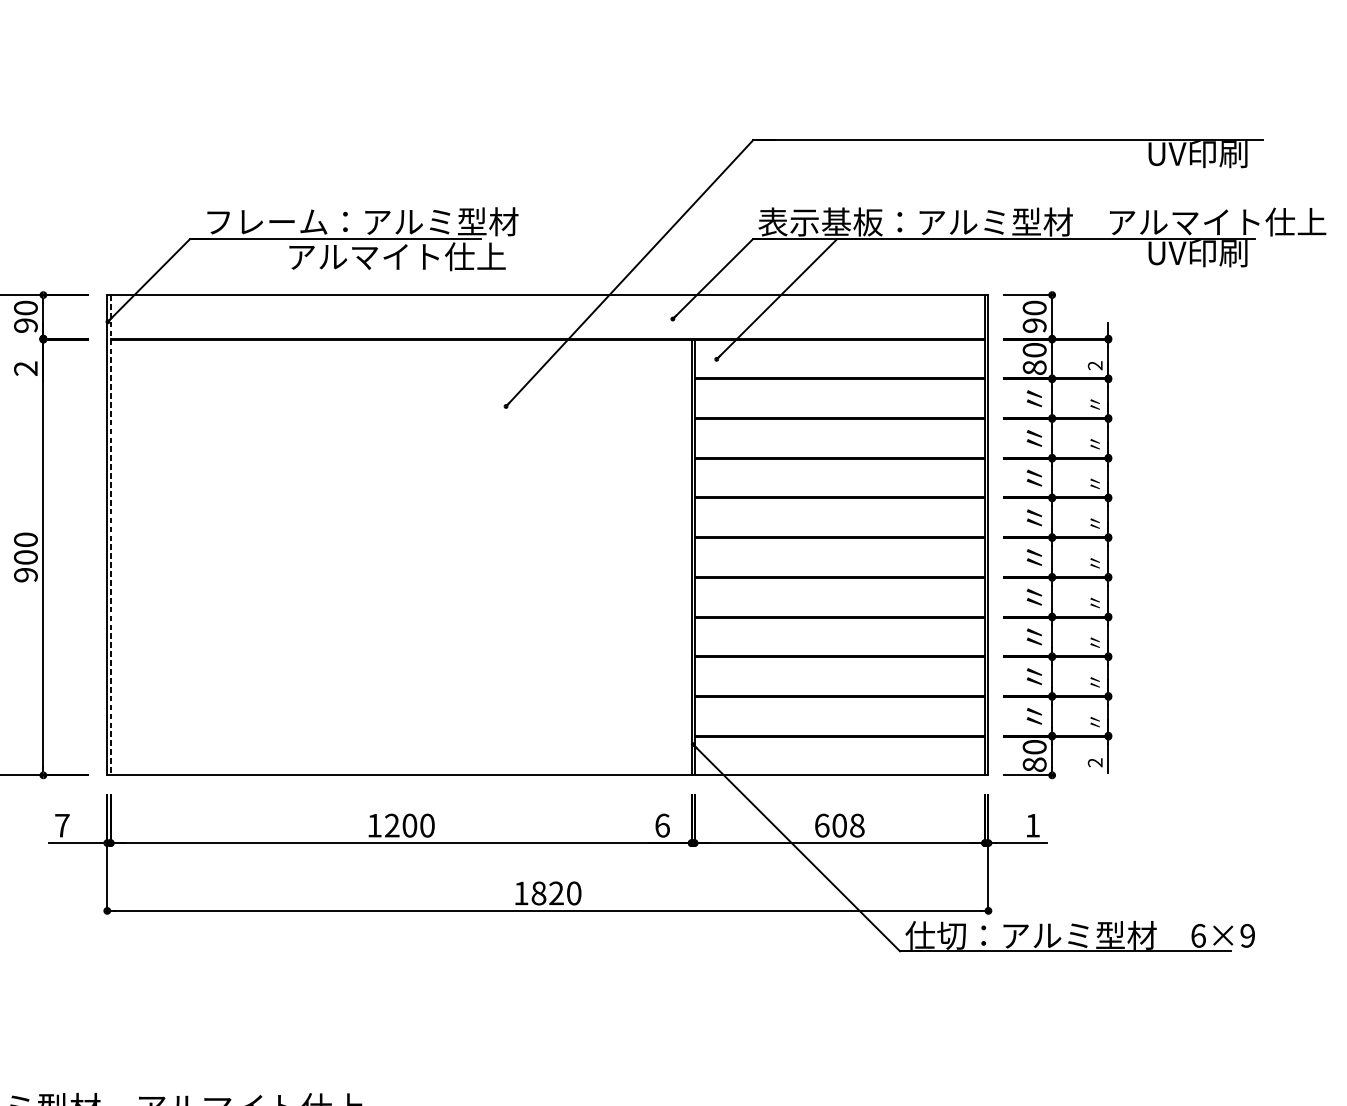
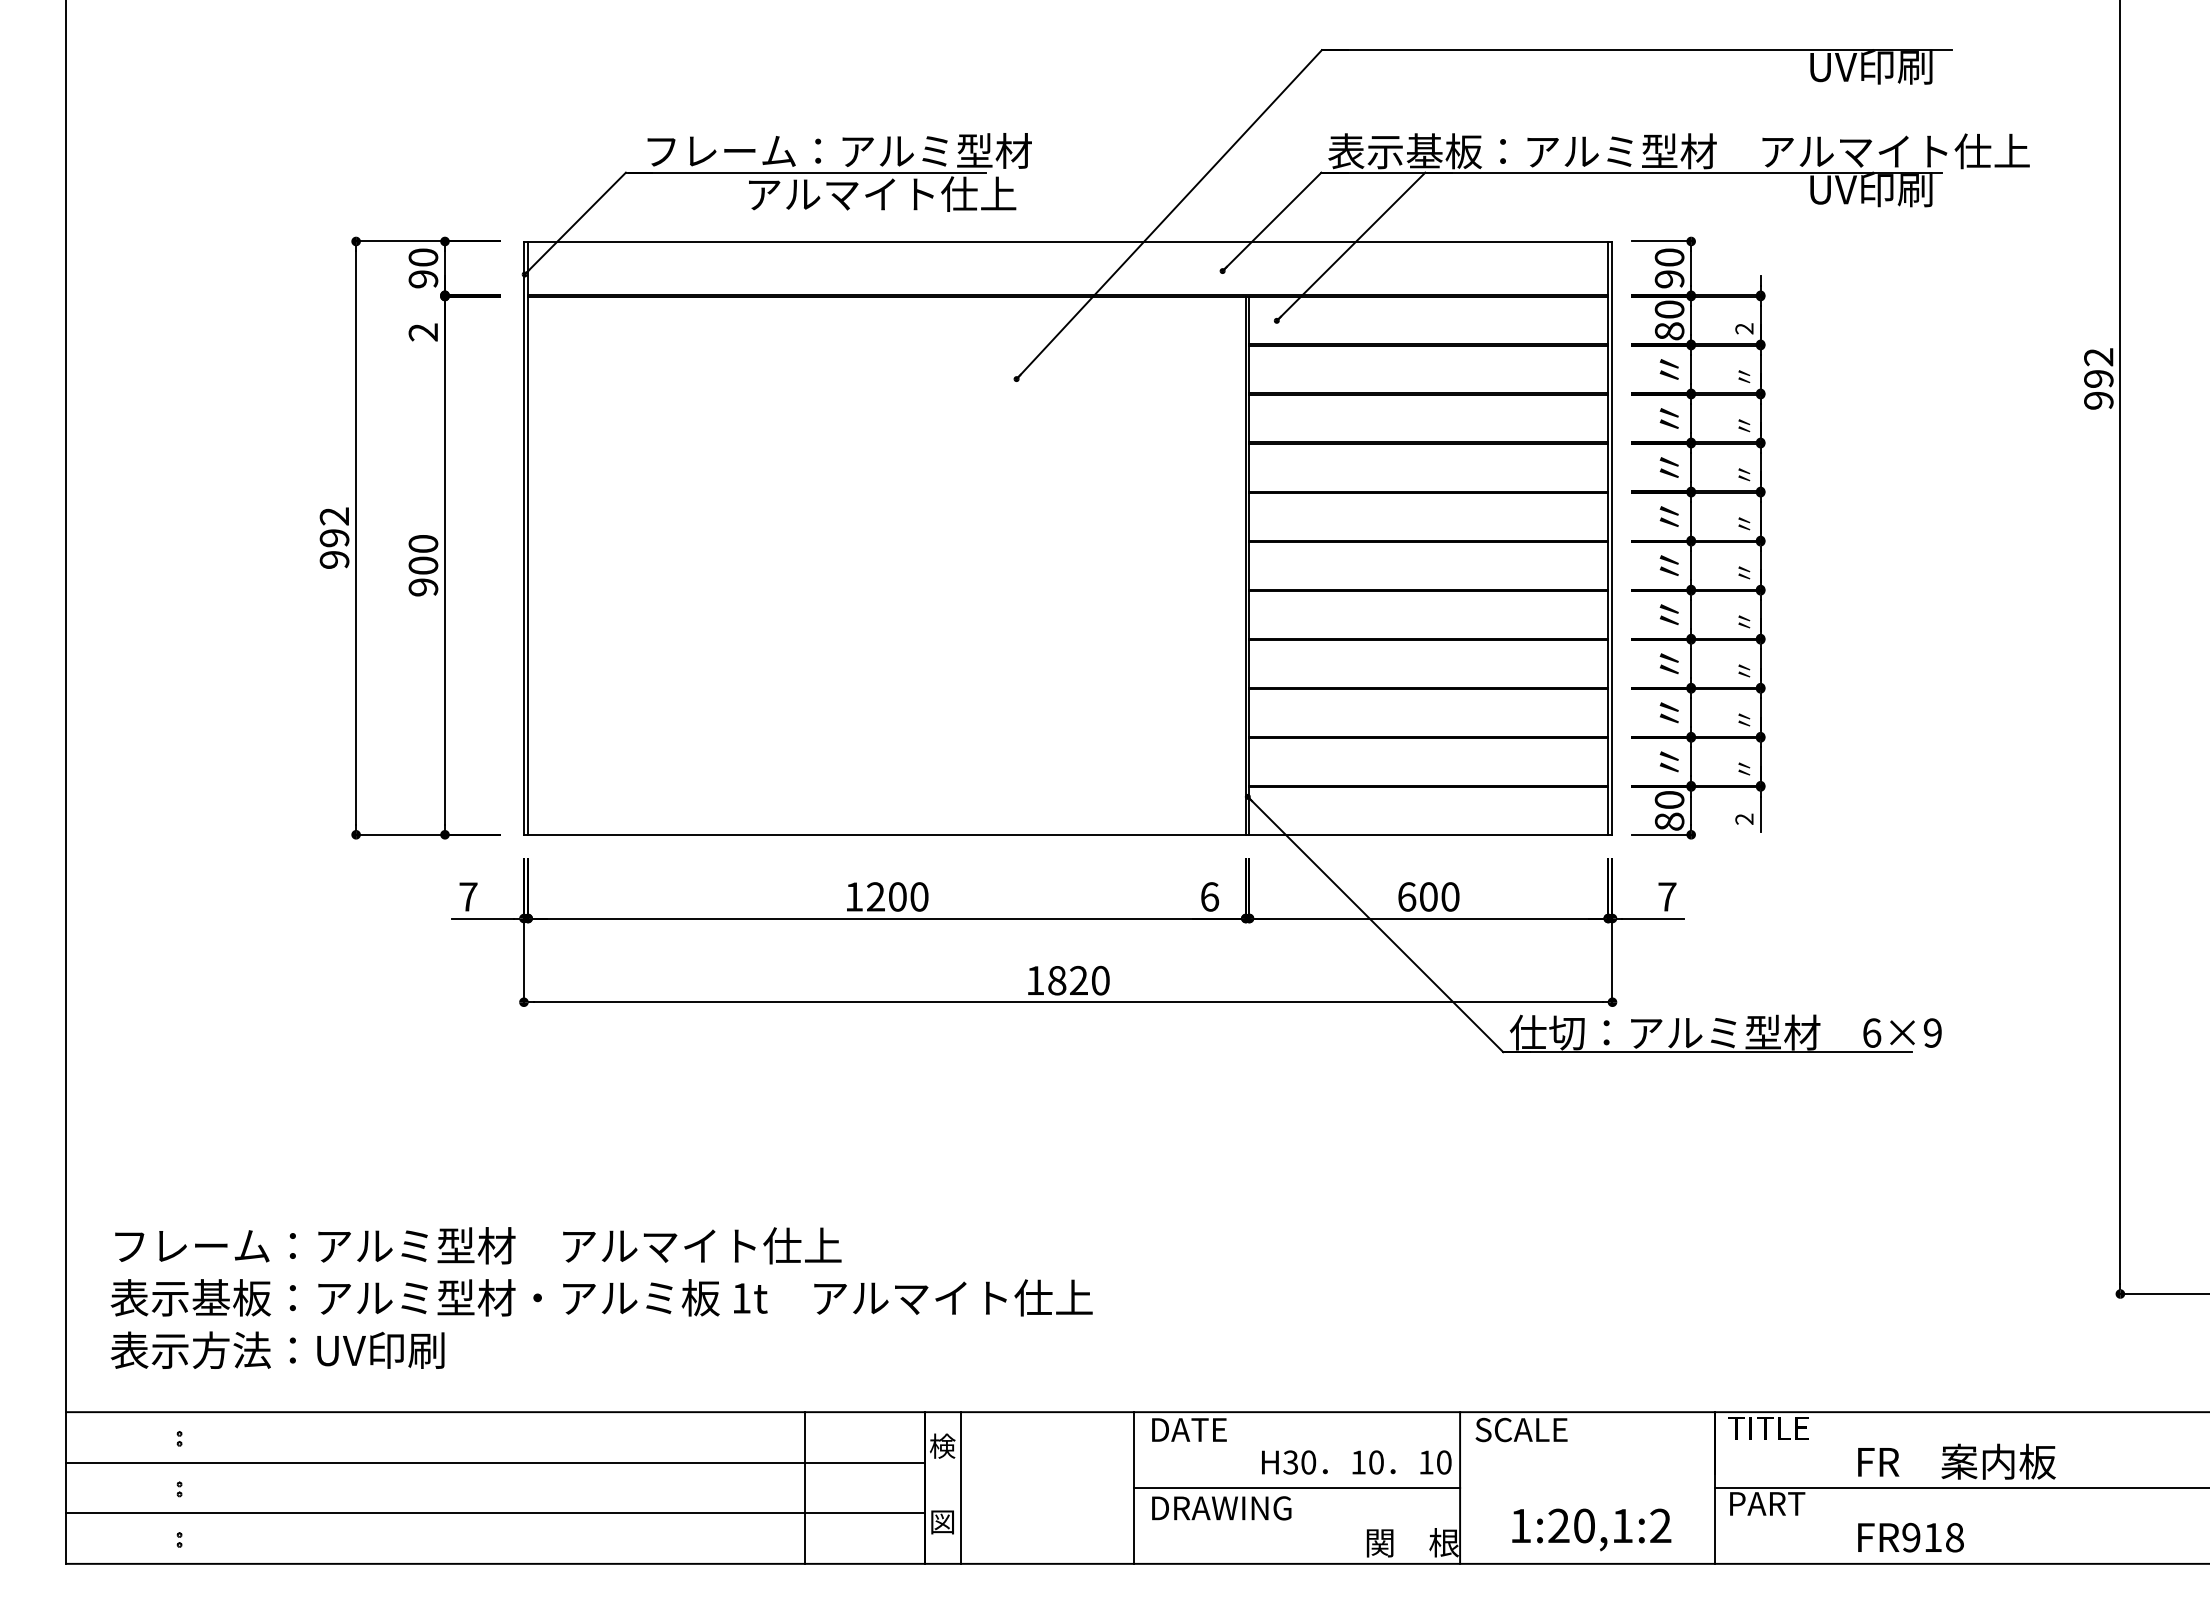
line: (110, 535) -> (528, 538), dashed -> solid
text: (857, 825) -> (1450, 896), 608 -> 600
text: (1032, 825) -> (1667, 896), 1 -> 7

